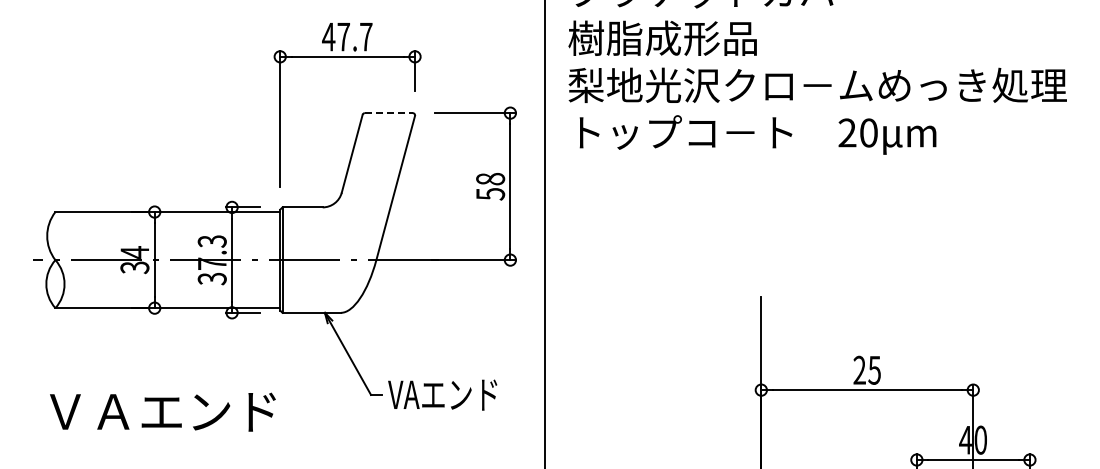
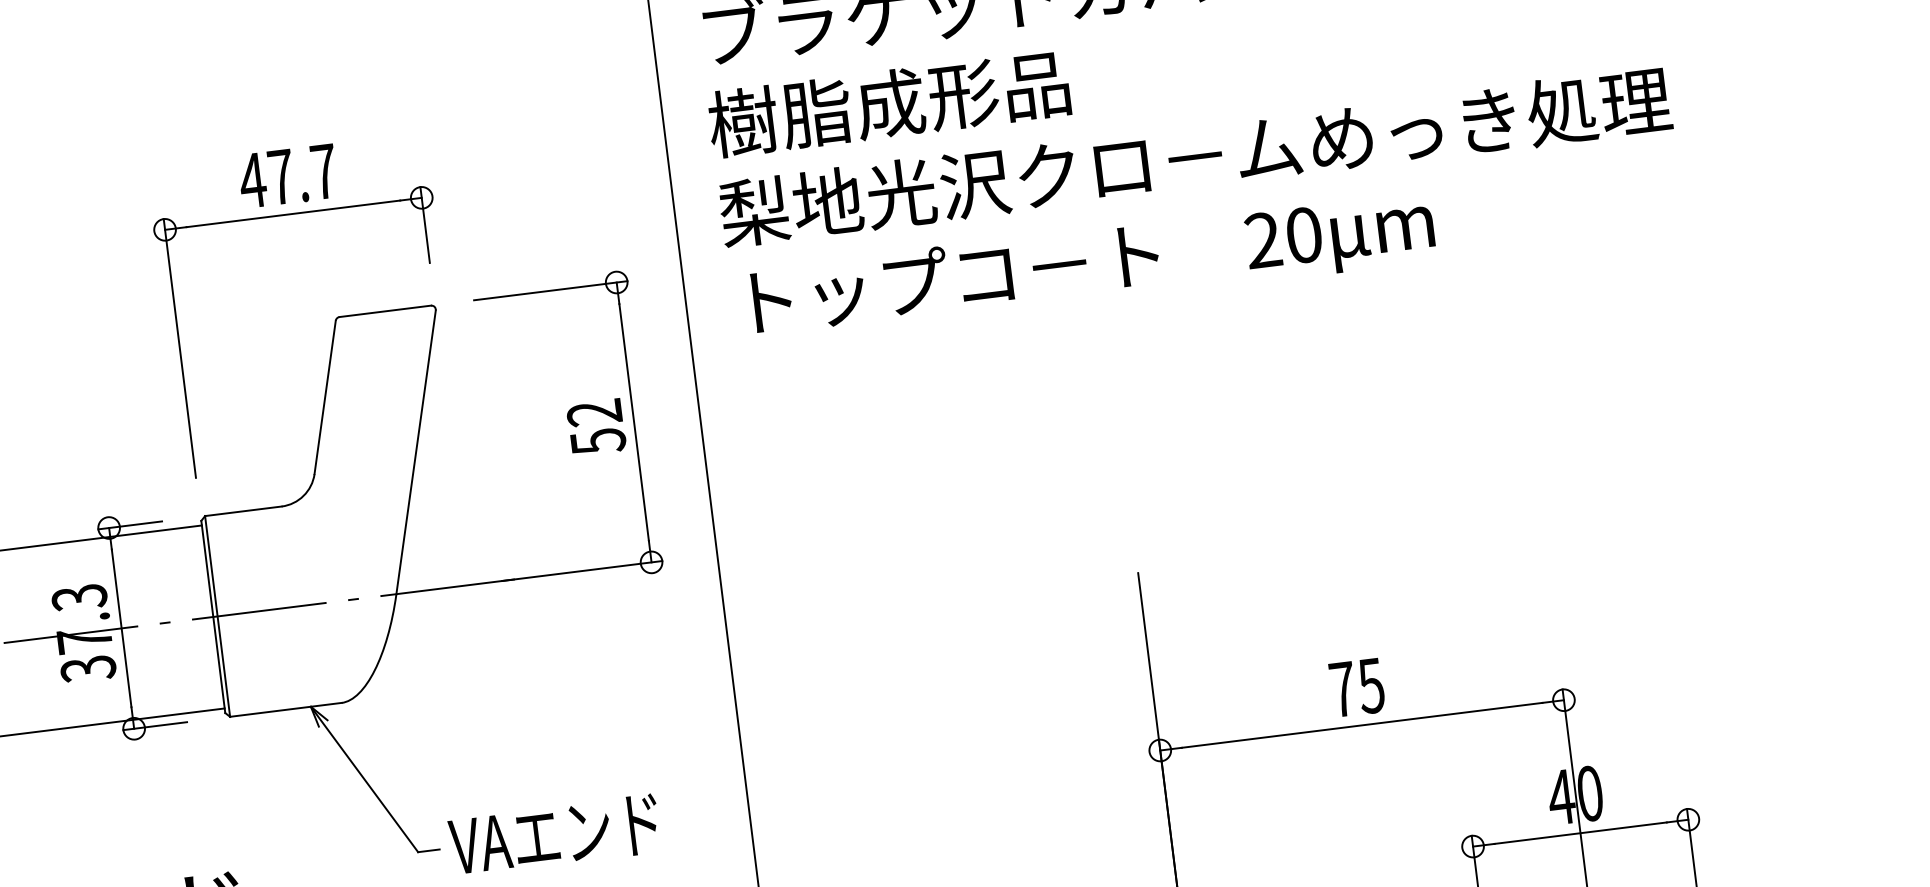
line: (388, 113) -> (384, 312), dashed -> solid
text: (490, 179) -> (594, 413), 58 -> 52
text: (859, 369) -> (1342, 687), 25 -> 75

